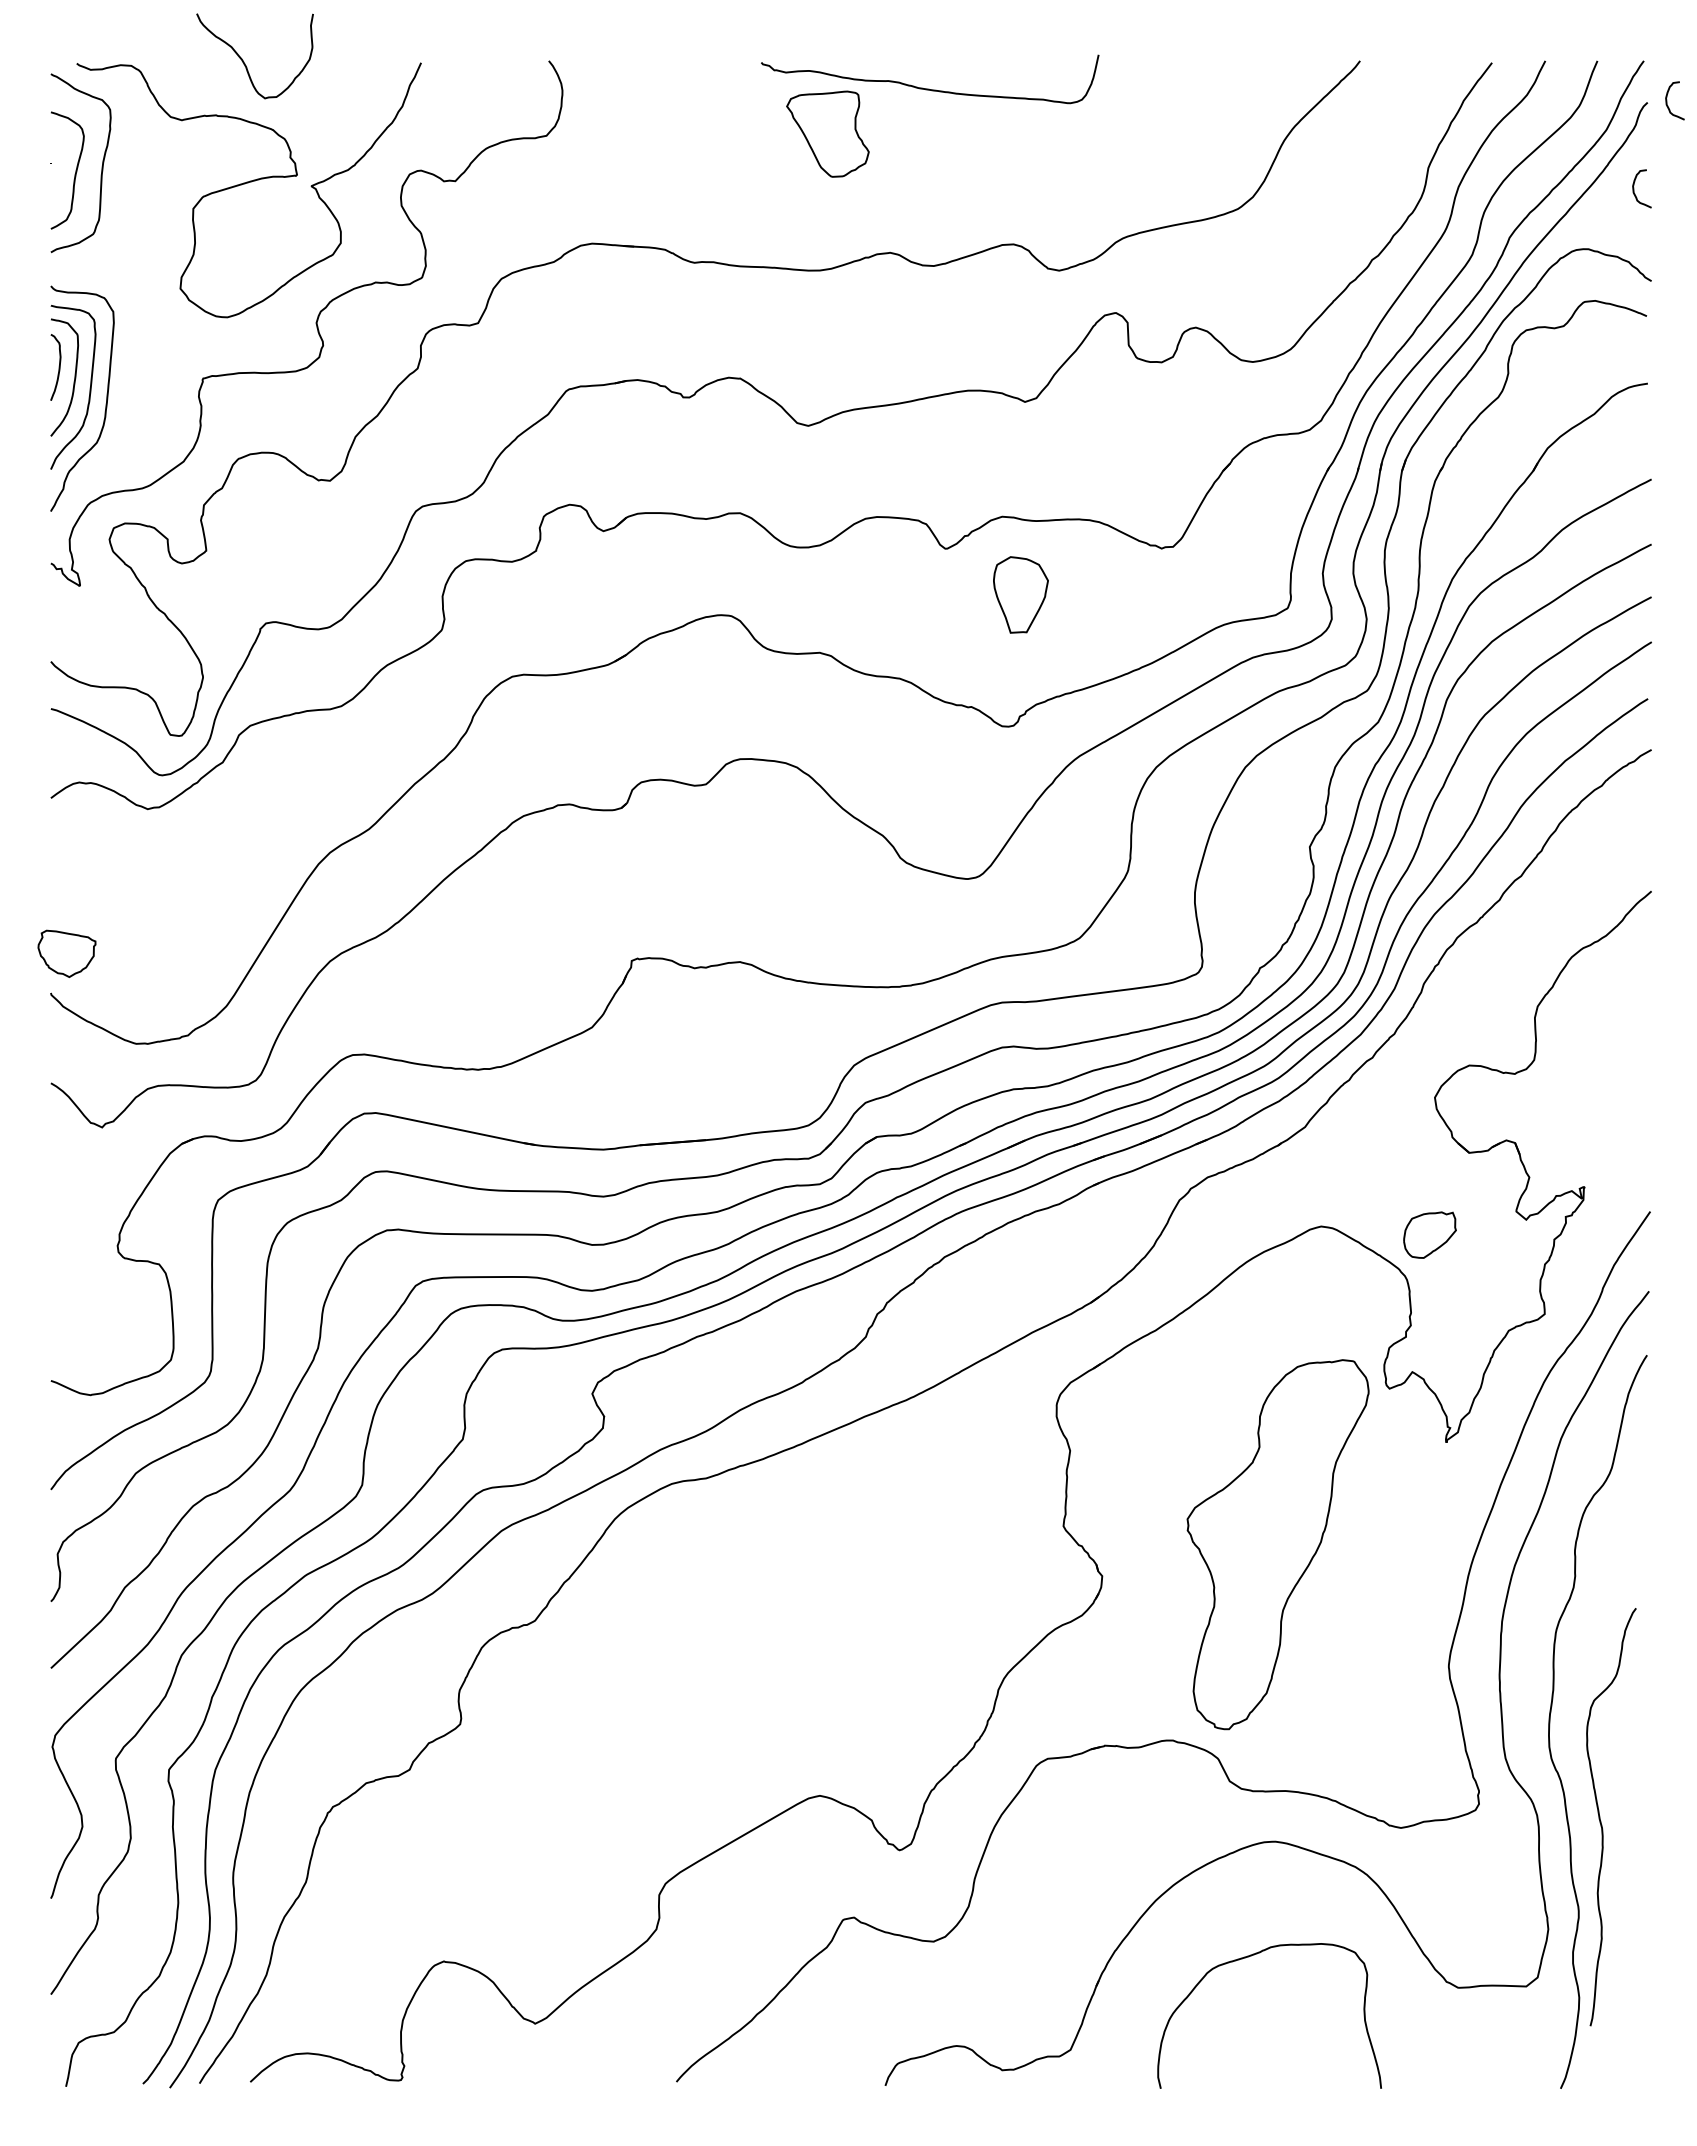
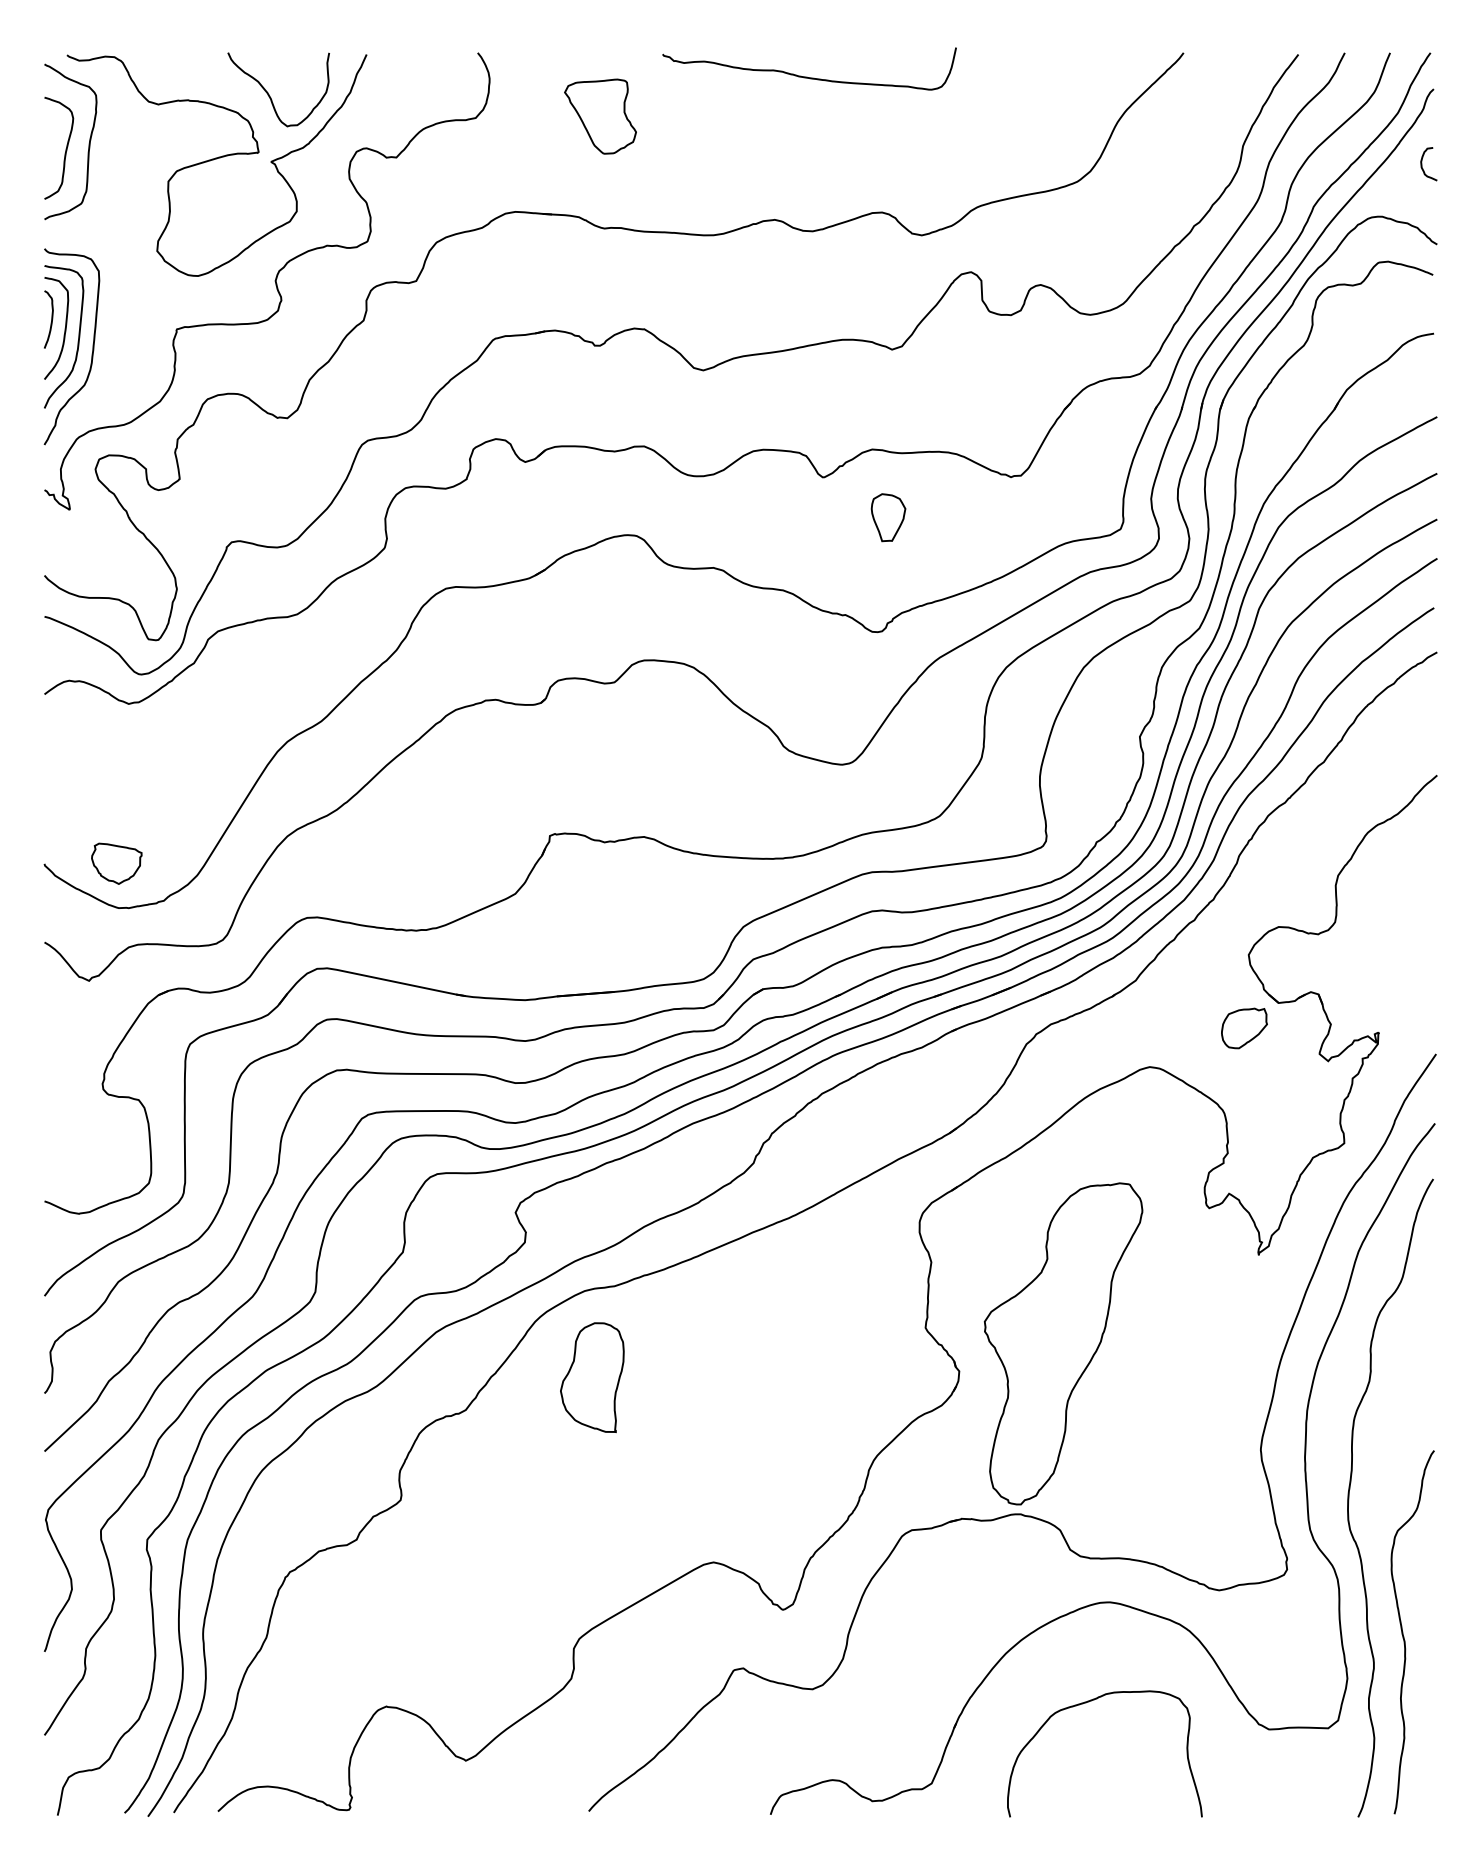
curve: (244, 61) -> (269, 94), moved
curve: (1667, 100) -> (1451, 87), removed
part: (827, 133) -> (600, 116), moved
part: (1020, 595) -> (888, 518), size x0.71
part: (66, 953) -> (116, 863), moved
part: (1429, 1234) -> (1244, 1027), moved
part: (1277, 1544) -> (1063, 1343), moved
part: (680, 1583) -> (592, 1377), added
curve: (1601, 1821) -> (1404, 1636), moved

